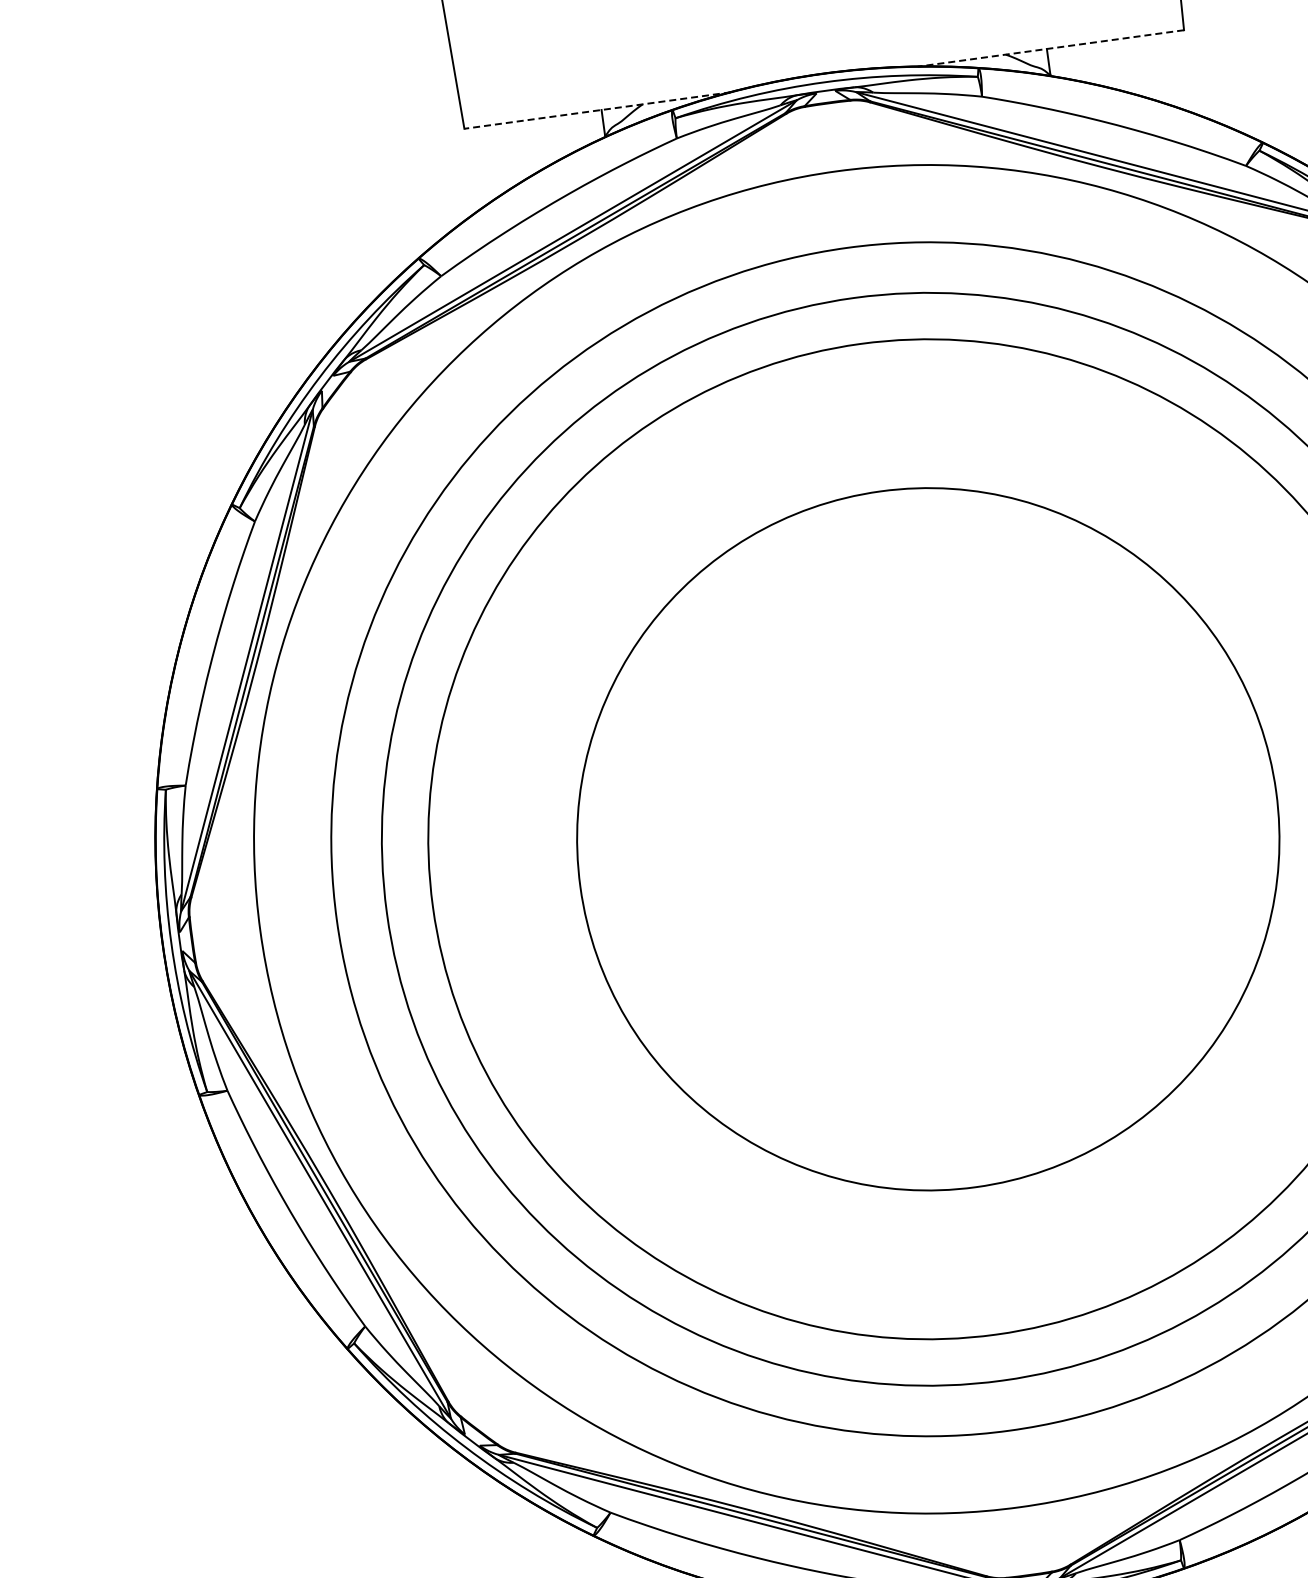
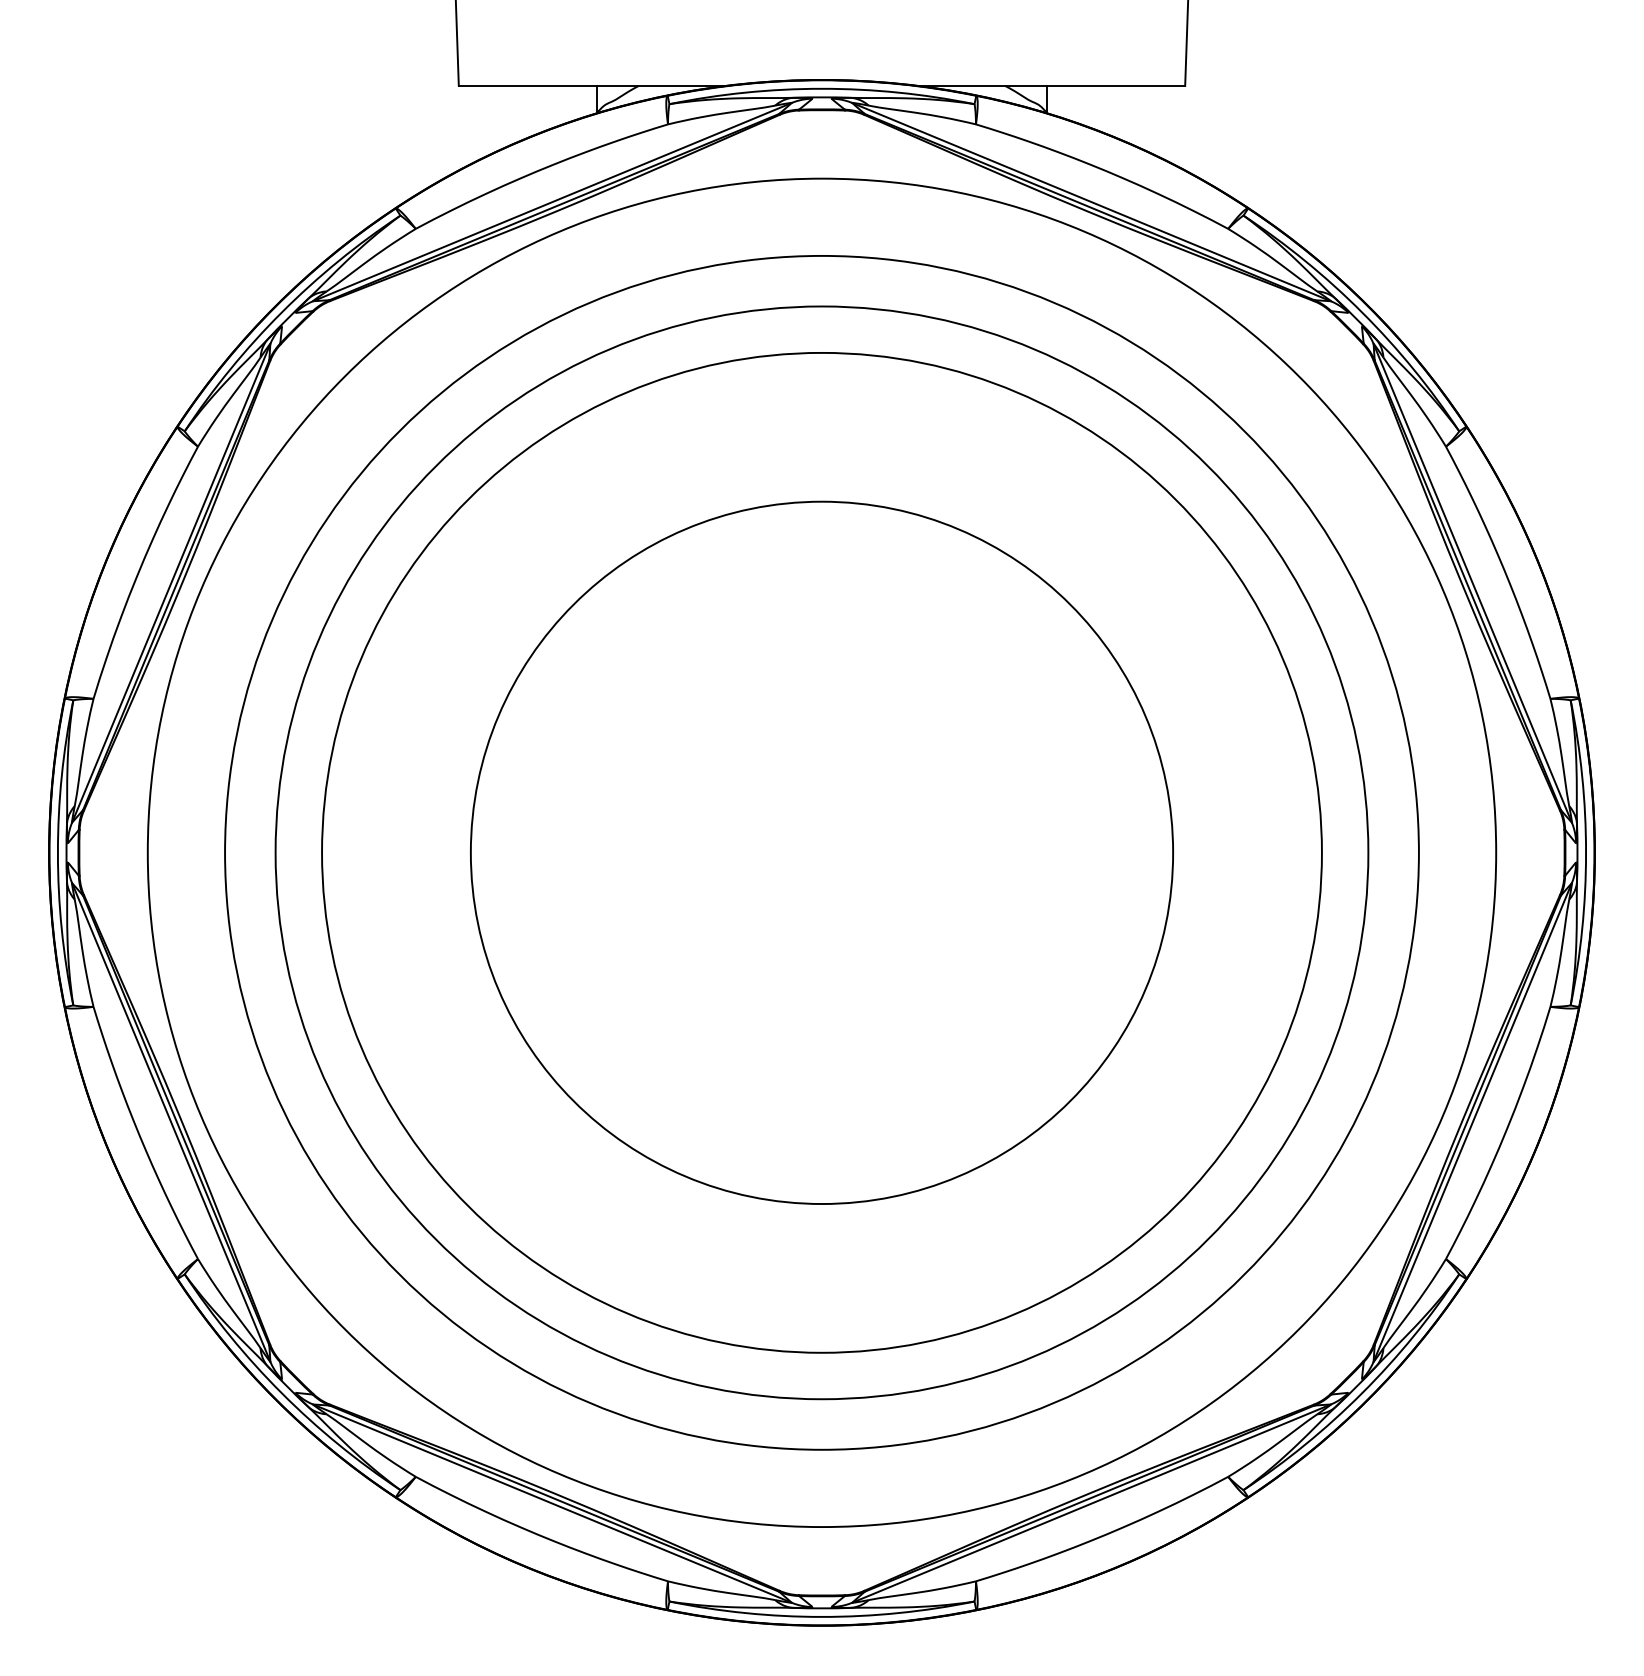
line: (1050, 48) -> (1050, 85), dashed -> solid
line: (596, 110) -> (592, 85), dashed -> solid

